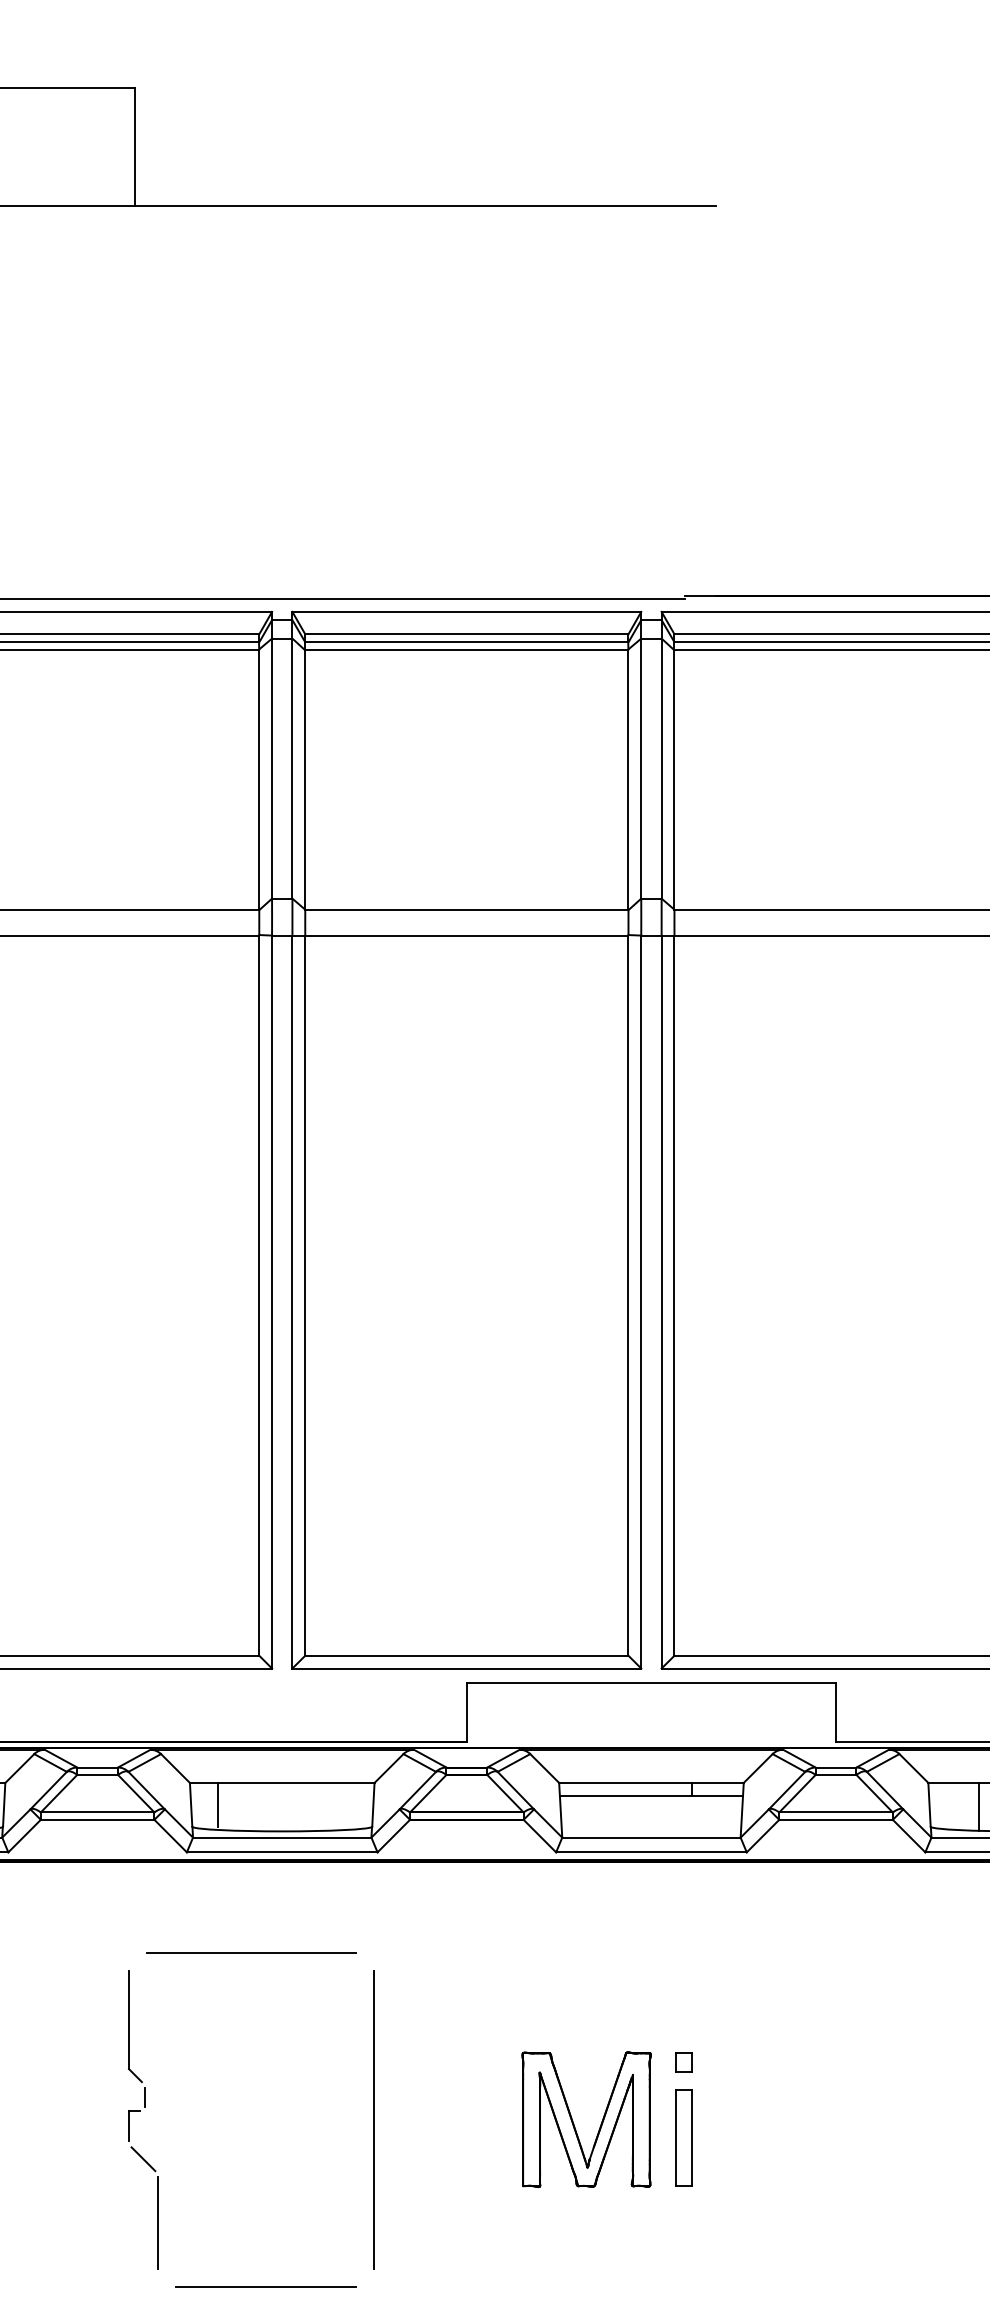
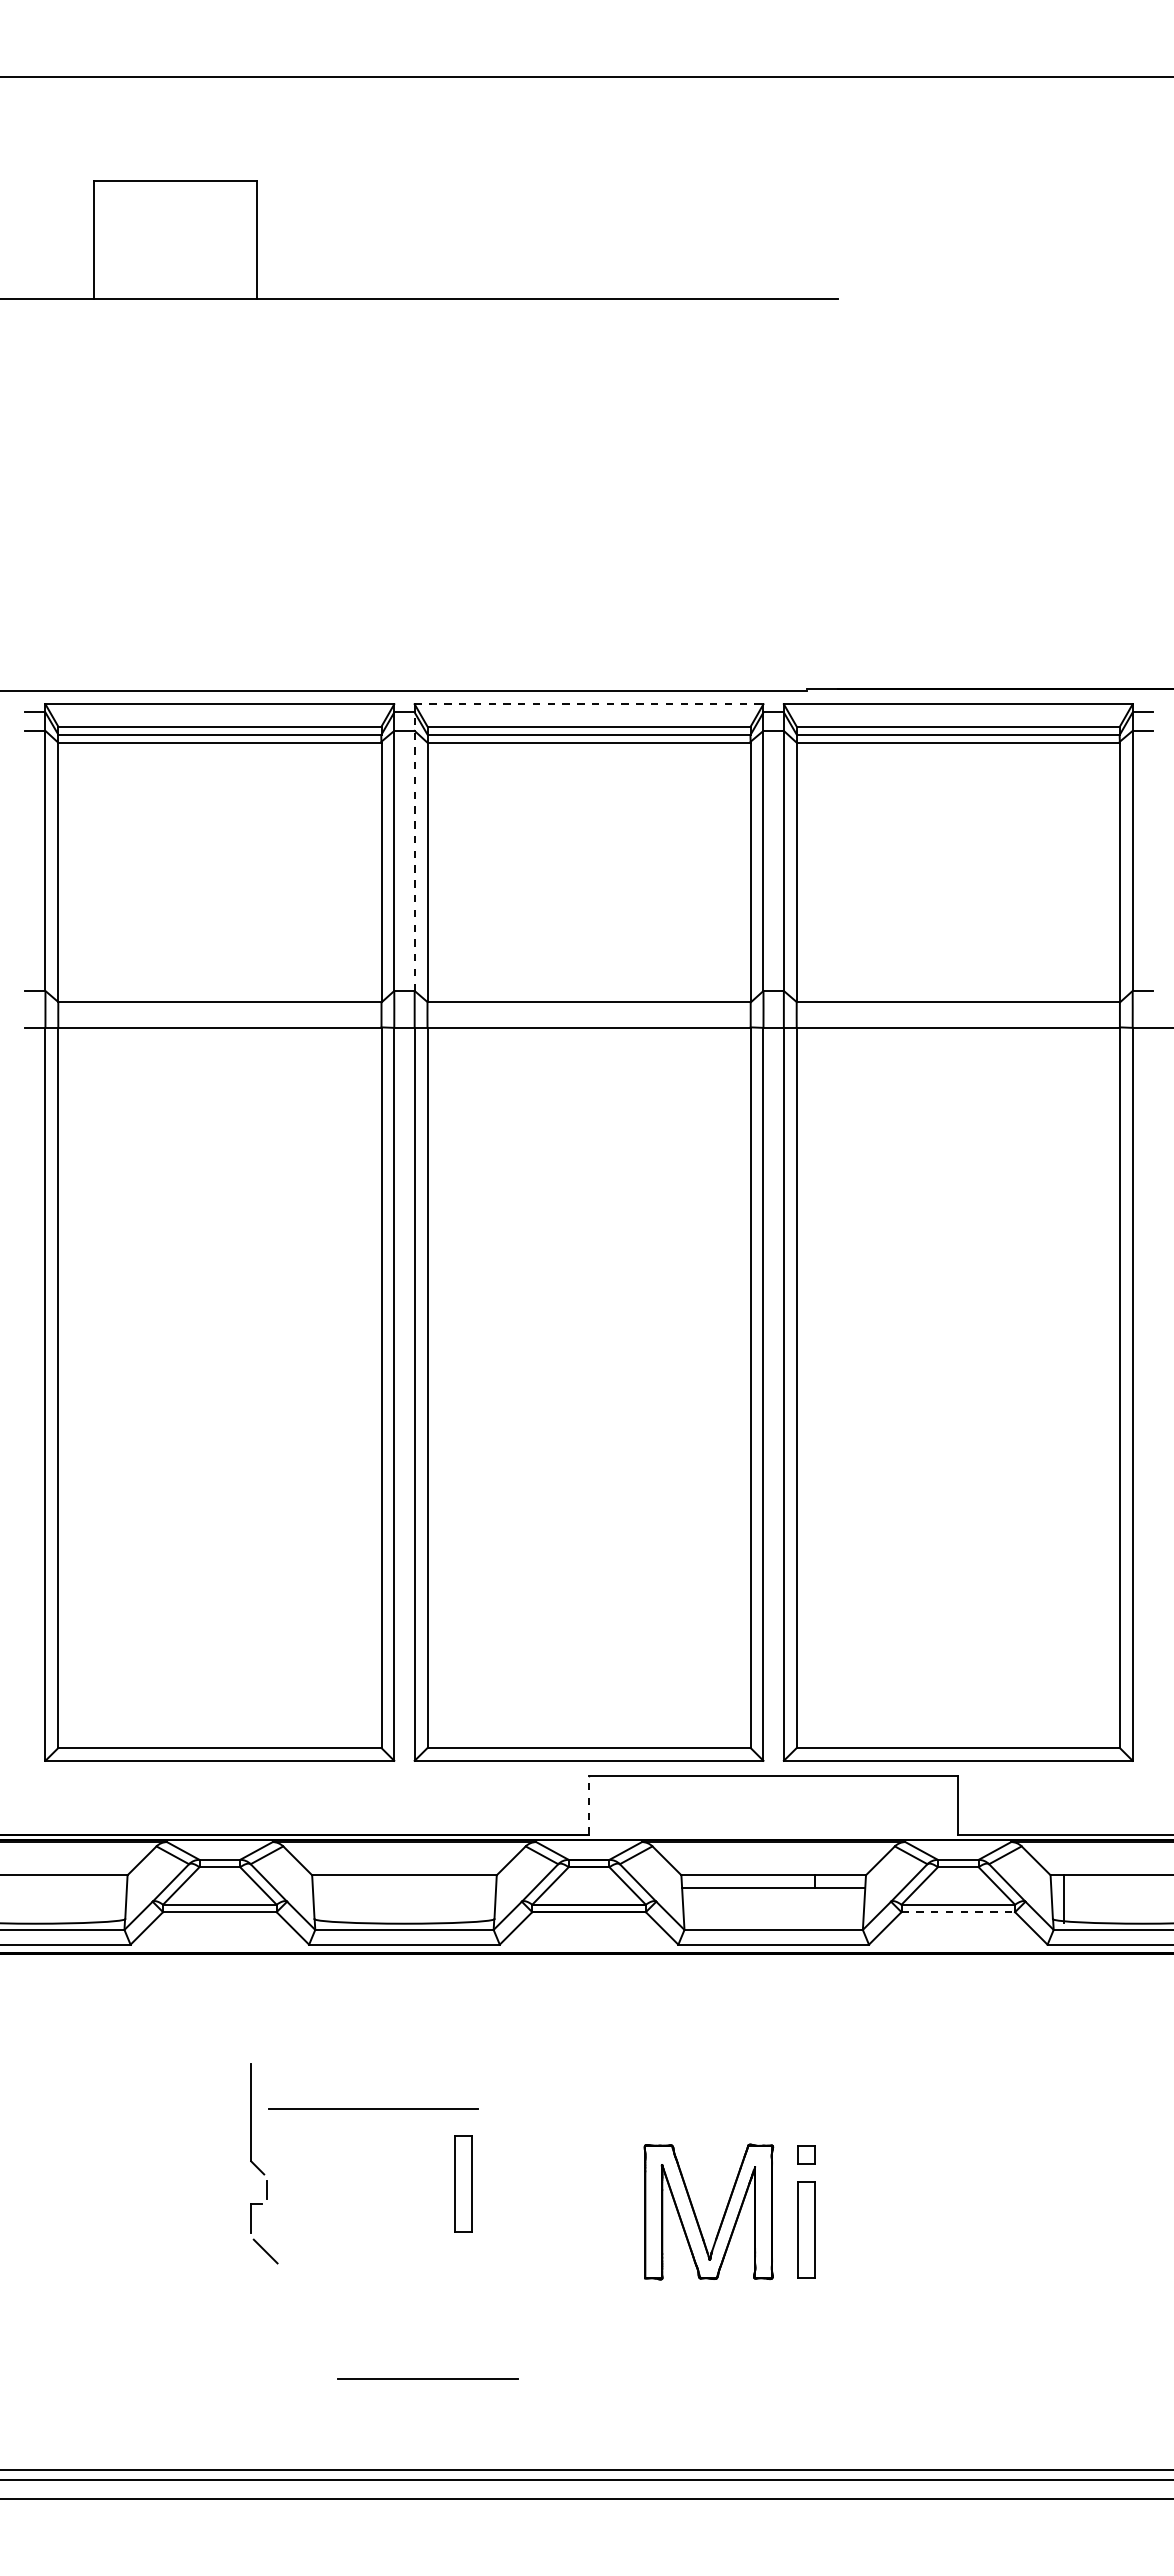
line: (467, 612) -> (589, 704), solid -> dashed
line: (292, 759) -> (414, 851), solid -> dashed
line: (467, 1713) -> (589, 1805), solid -> dashed
line: (218, 1805) -> (340, 1897), removed
line: (978, 1807) -> (1063, 1899), moved
line: (836, 1820) -> (958, 1912), solid -> dashed
line: (251, 1953) -> (373, 2108), moved
part: (341, 2091) -> (463, 2183), added
line: (374, 2120) -> (496, 2212), removed
line: (158, 2223) -> (280, 2315), removed
line: (265, 2286) -> (427, 2378), moved

